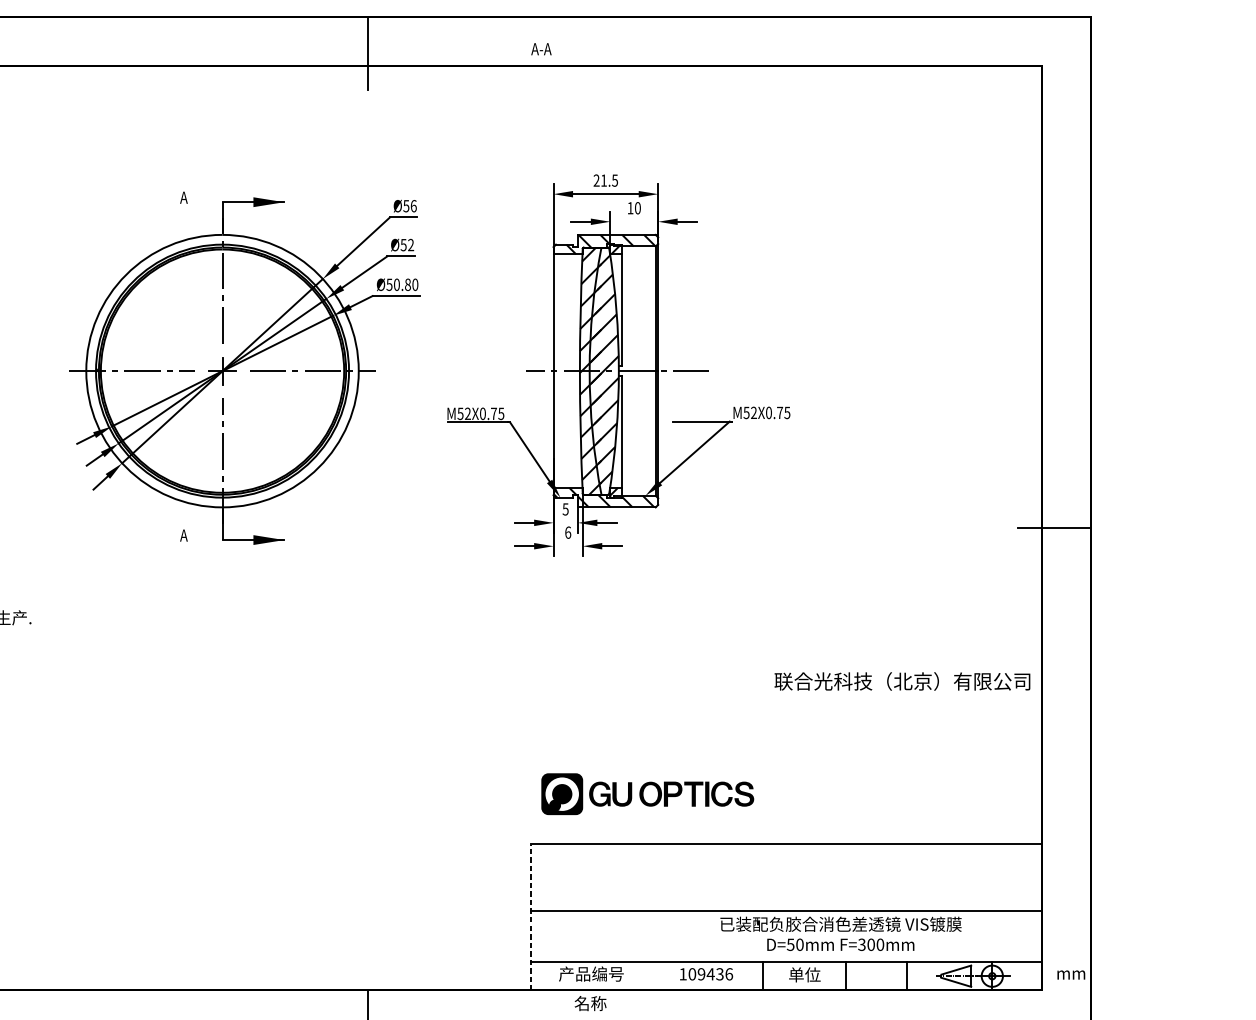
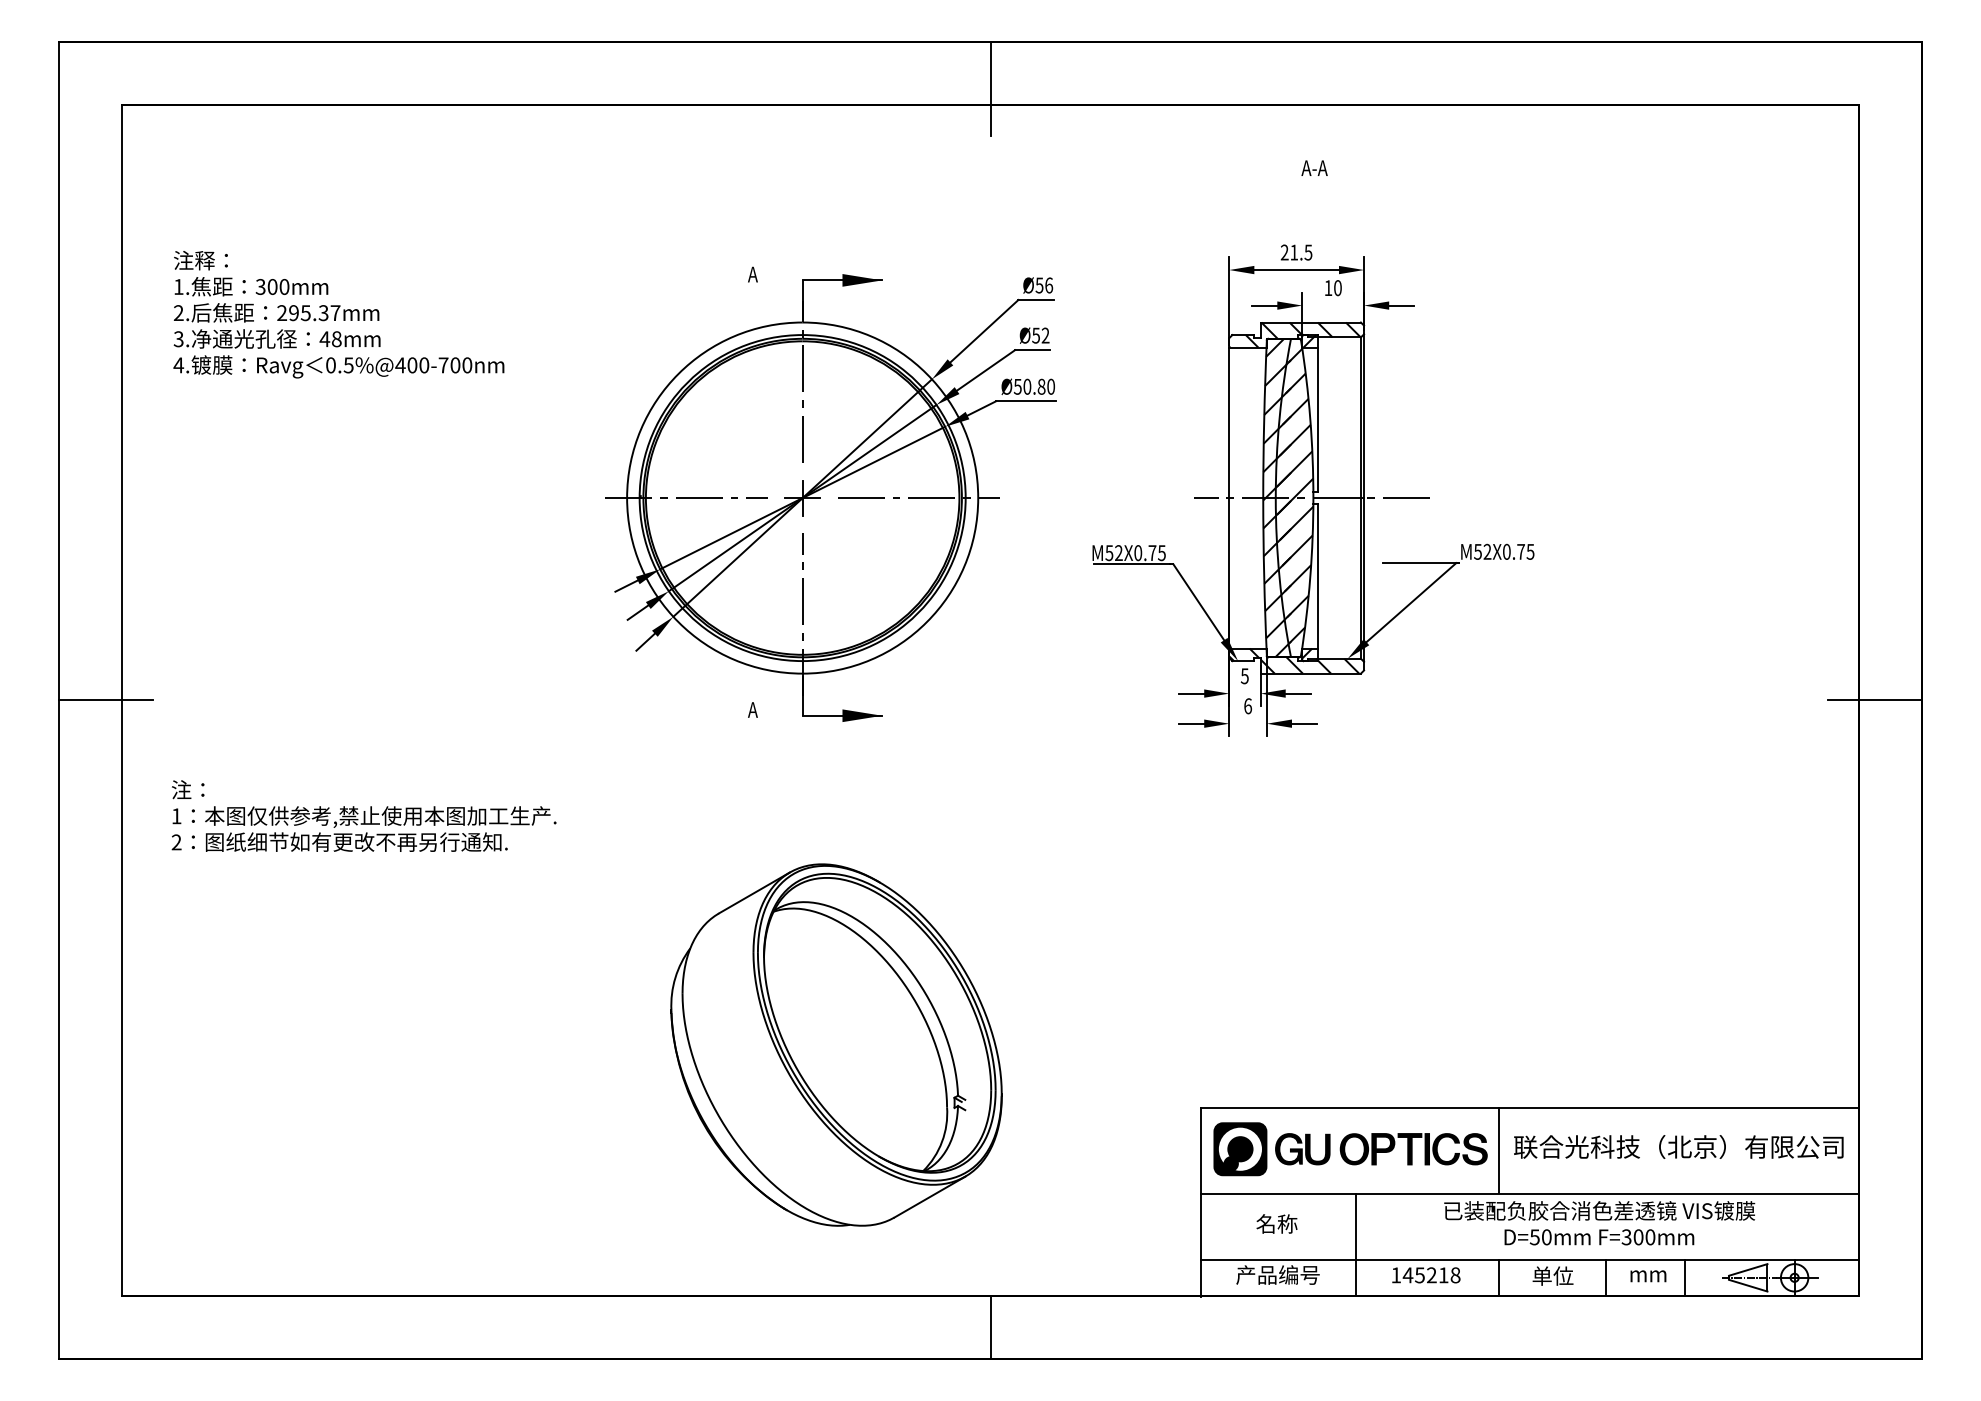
text: (541, 48) -> (1314, 167), moved
text: (902, 681) -> (1678, 1146), moved
part: (647, 794) -> (1350, 1149), moved
part: (248, 795) -> (836, 1044), added
line: (763, 877) -> (1499, 1150), added
line: (531, 917) -> (1200, 1201), dashed -> solid
line: (651, 950) -> (1355, 1244), added
text: (710, 974) -> (1431, 1275), 109436 -> 145218
text: (1071, 975) -> (1648, 1276), moved
text: (590, 1003) -> (1276, 1223), moved

